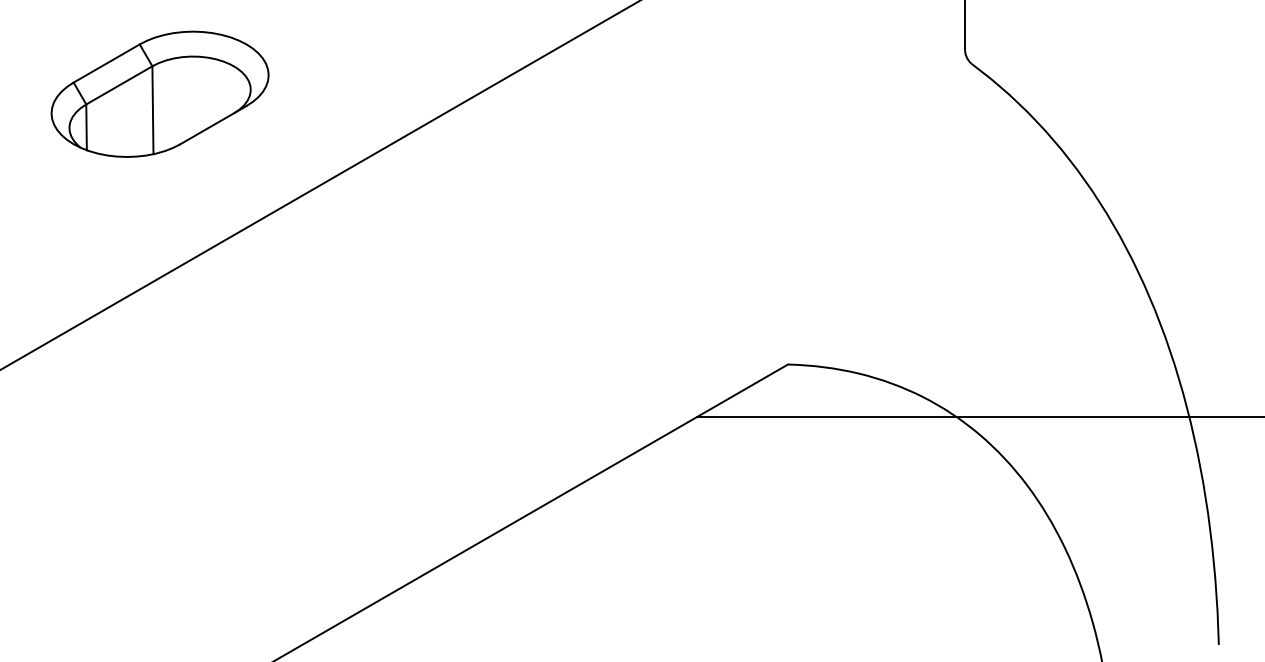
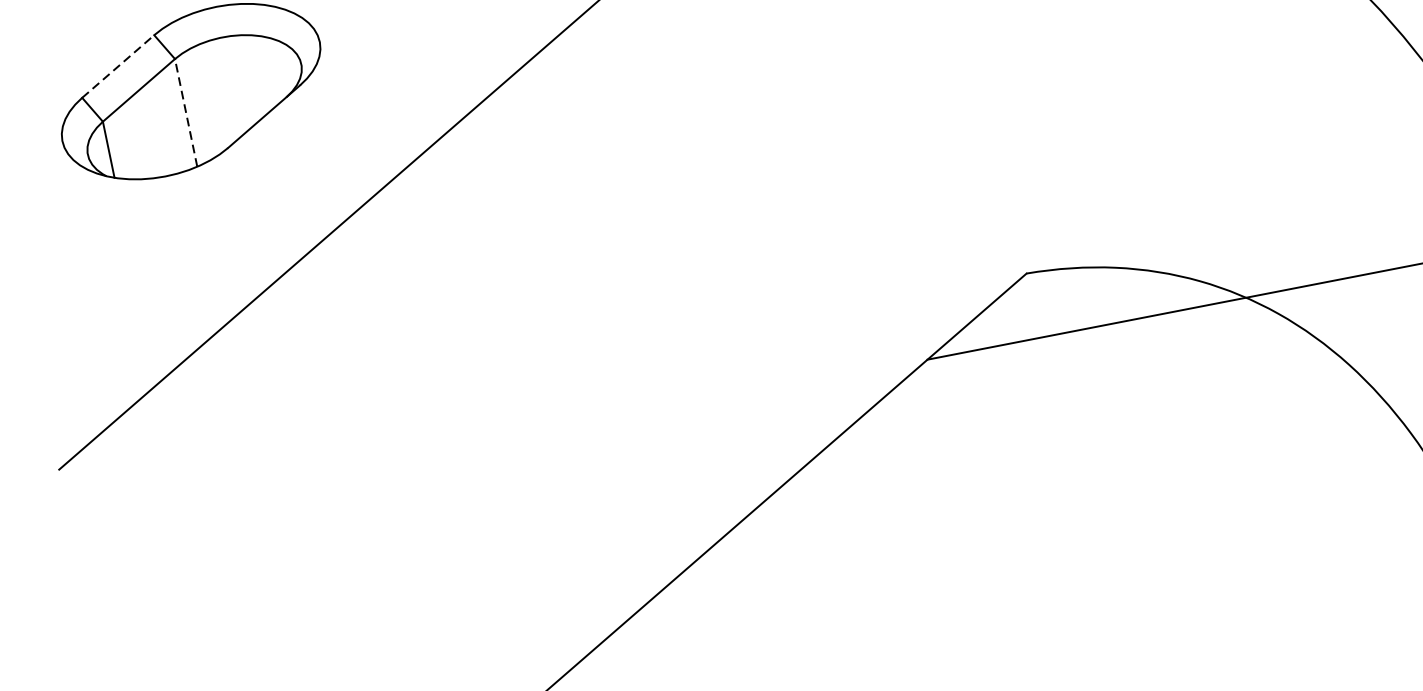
line: (107, 63) -> (119, 66), solid -> dashed
line: (152, 110) -> (185, 113), solid -> dashed

